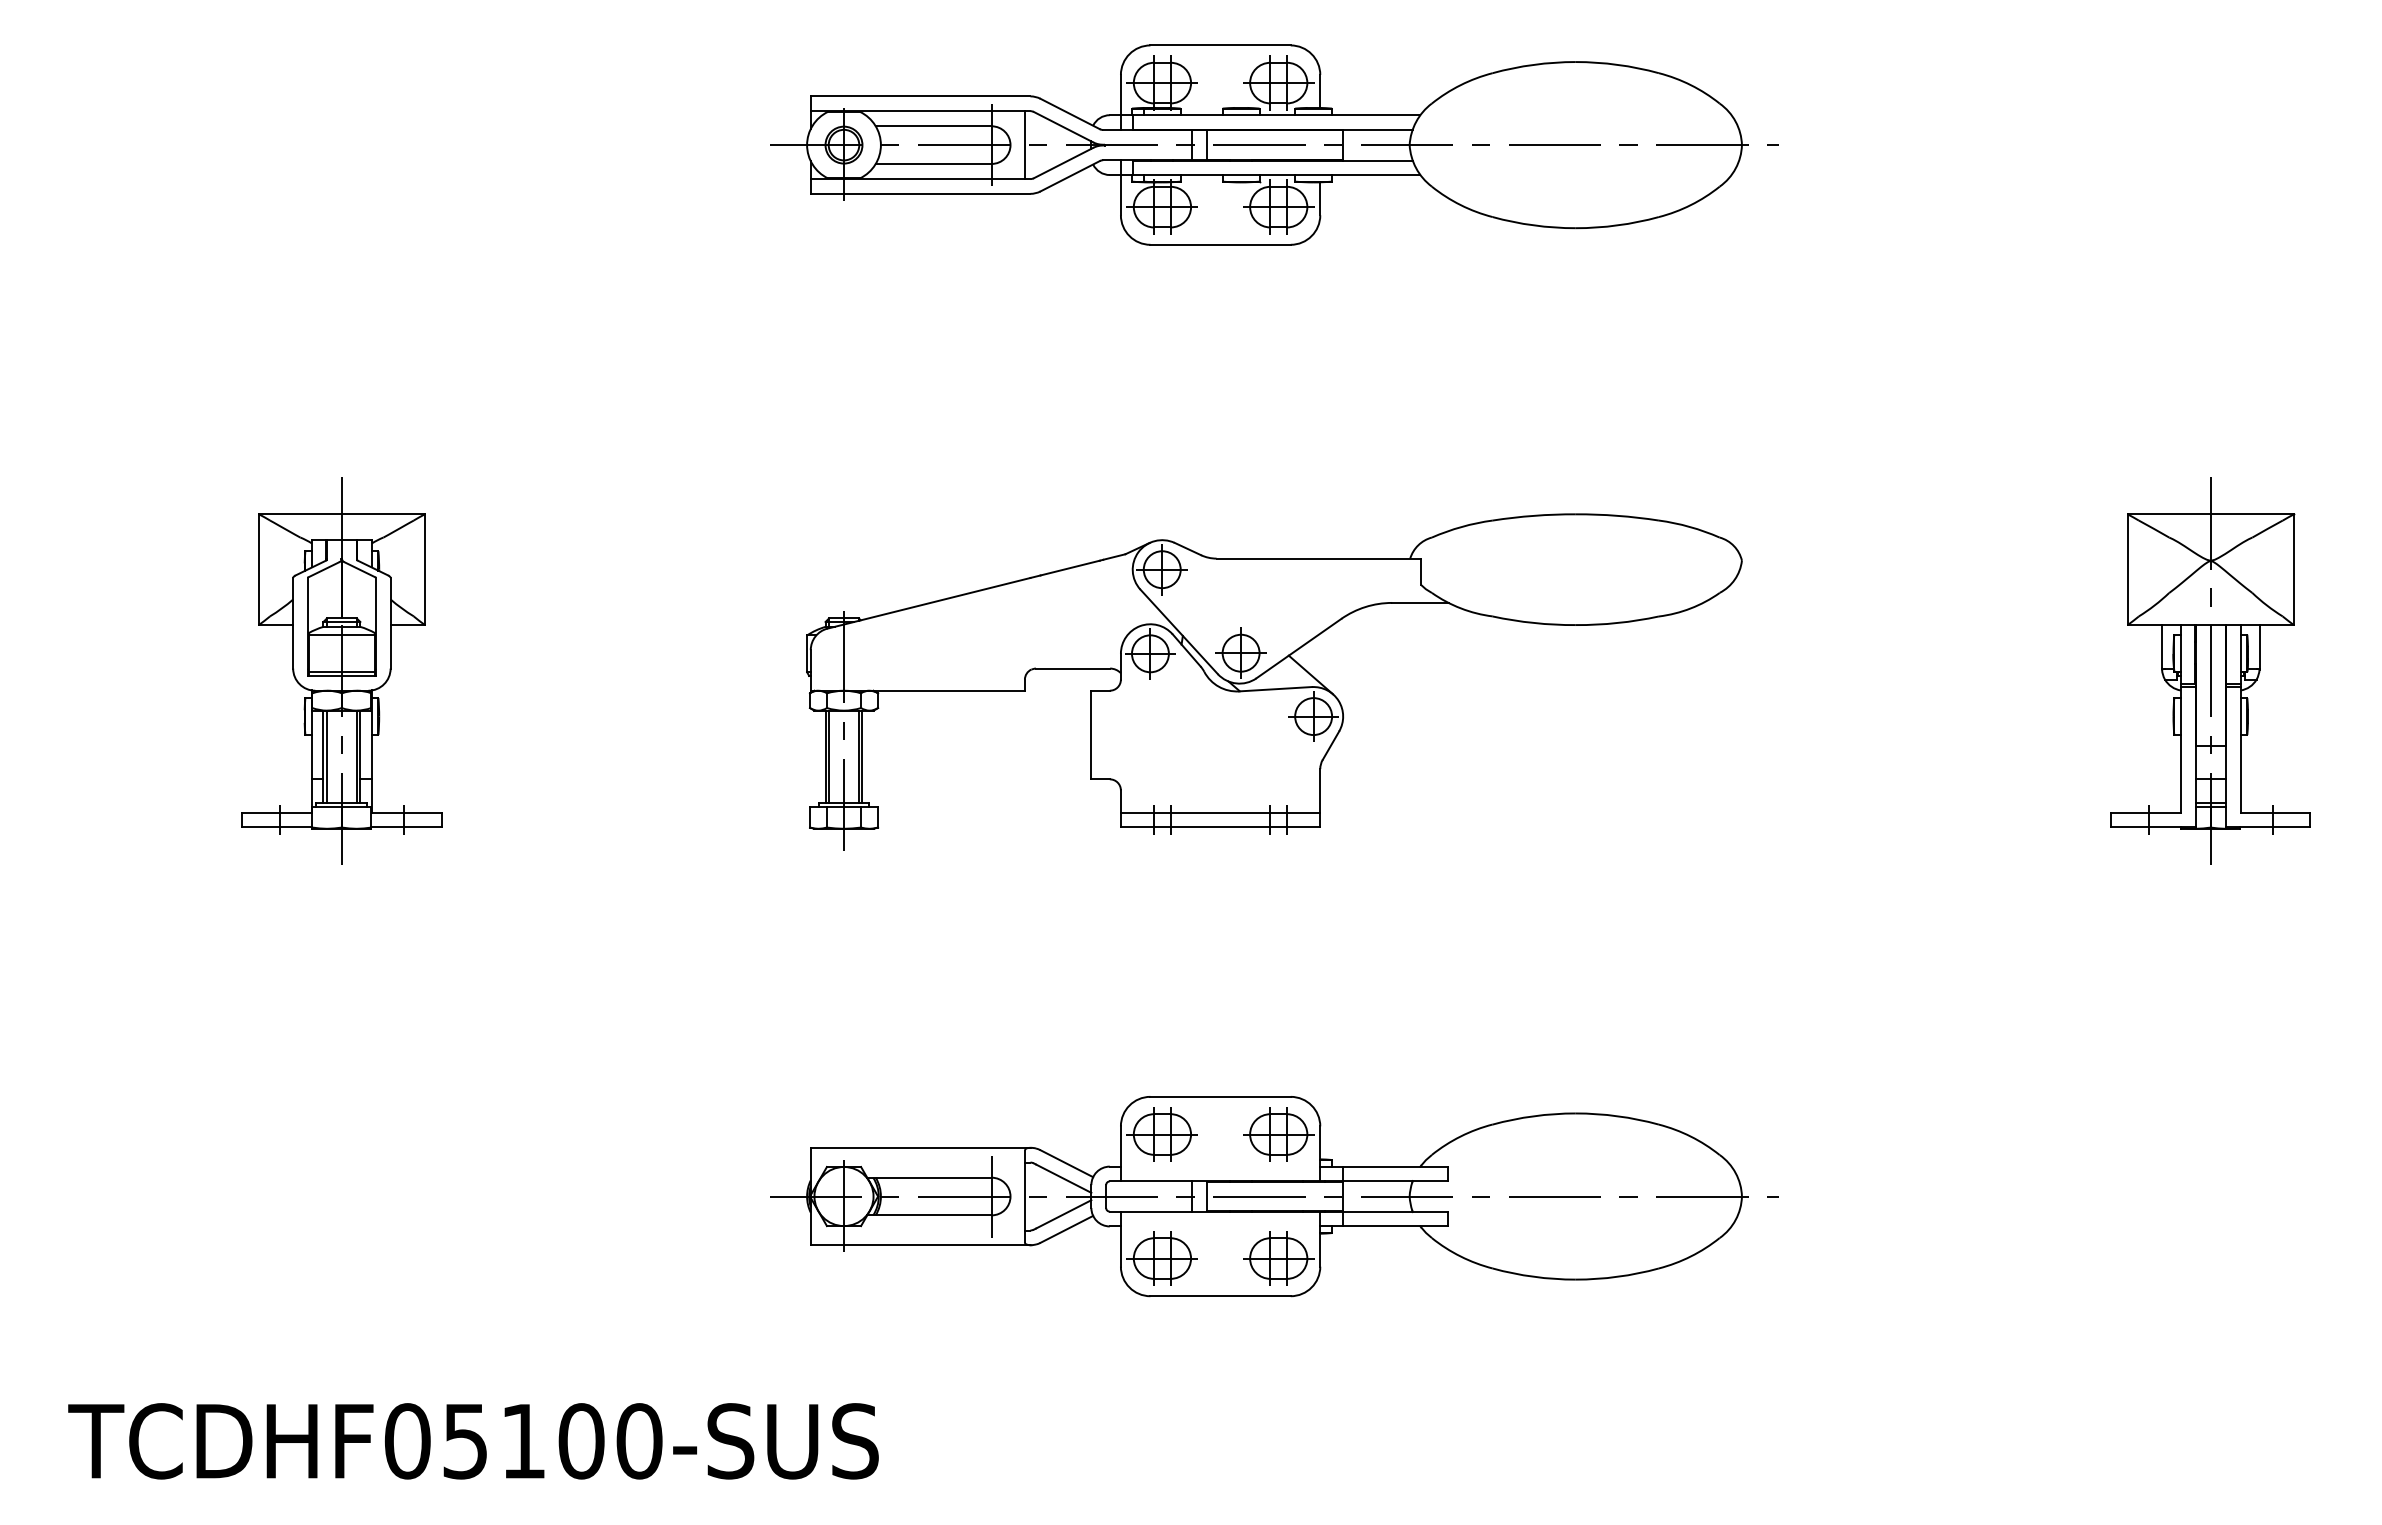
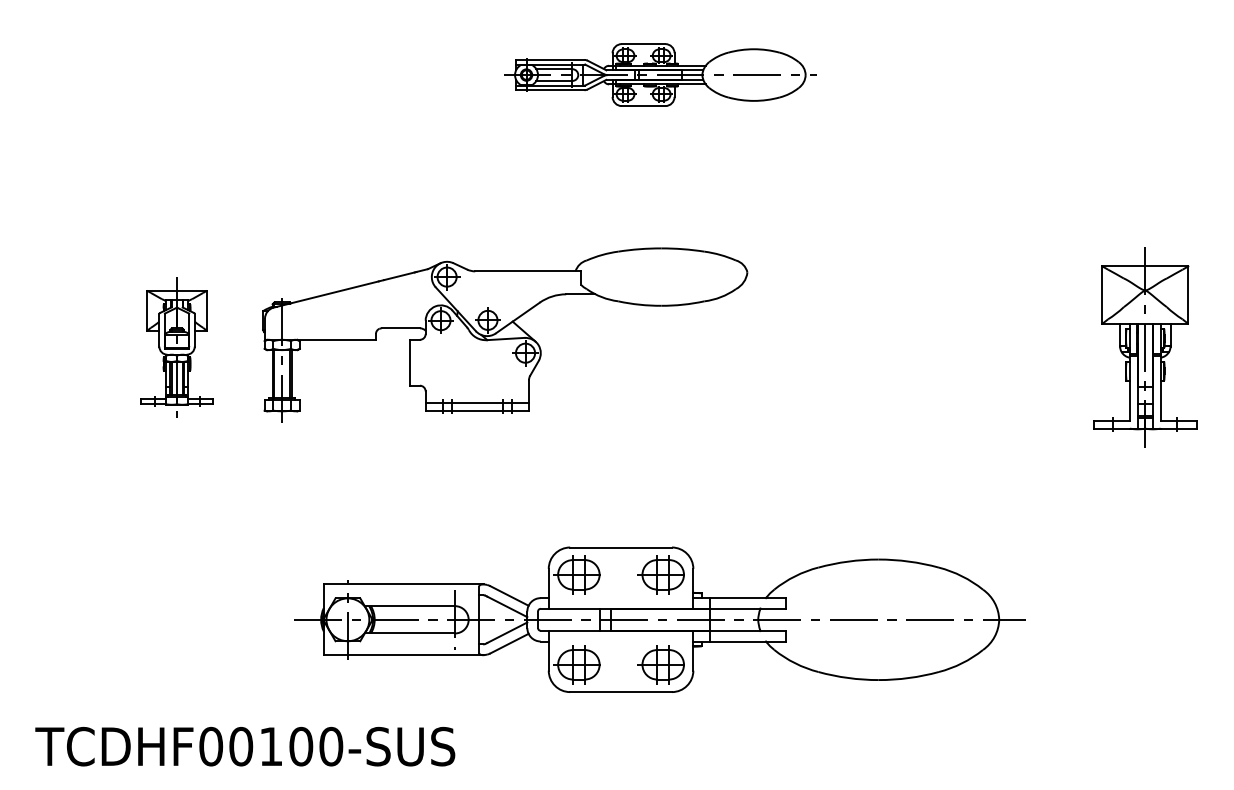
part: (1274, 143) -> (660, 74), size x0.6
part: (340, 670) -> (176, 347), size x0.7
part: (1274, 680) -> (505, 334), moved
part: (1274, 1195) -> (660, 619), size x1.4
text: (466, 1440) -> (241, 746), TCDHF05100-SUS -> TCDHF00100-SUS

